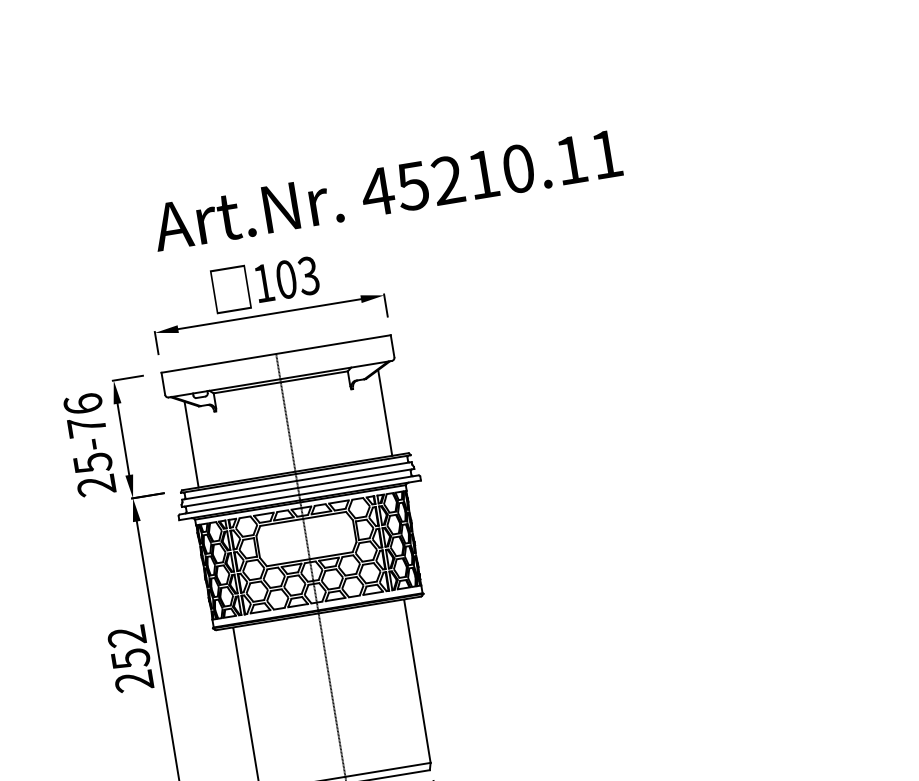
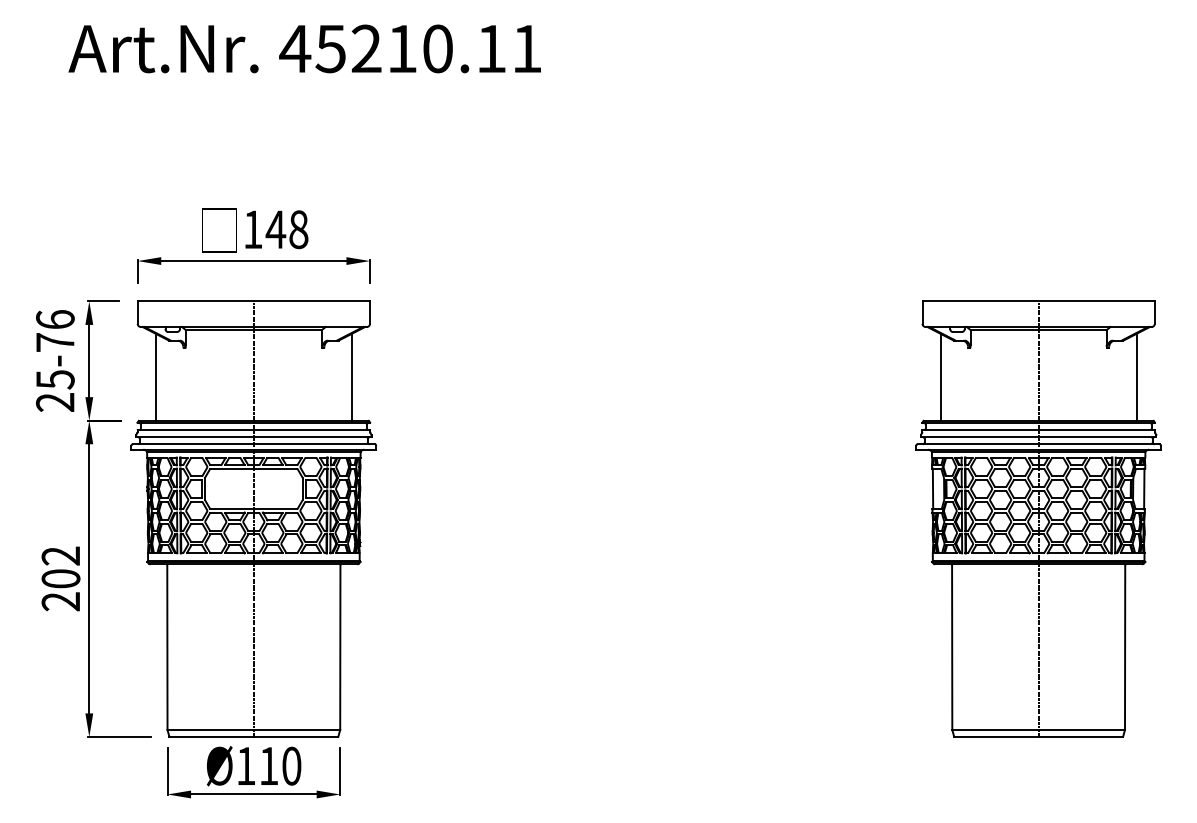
text: (386, 190) -> (304, 48), moved
text: (296, 277) -> (286, 229), 103 -> 148
text: (130, 658) -> (60, 578), 252 -> 202

